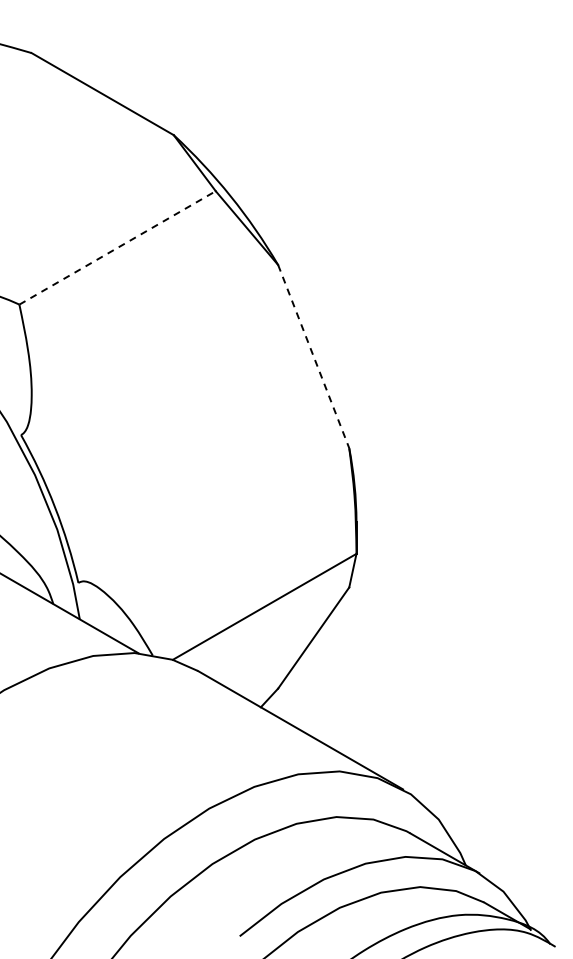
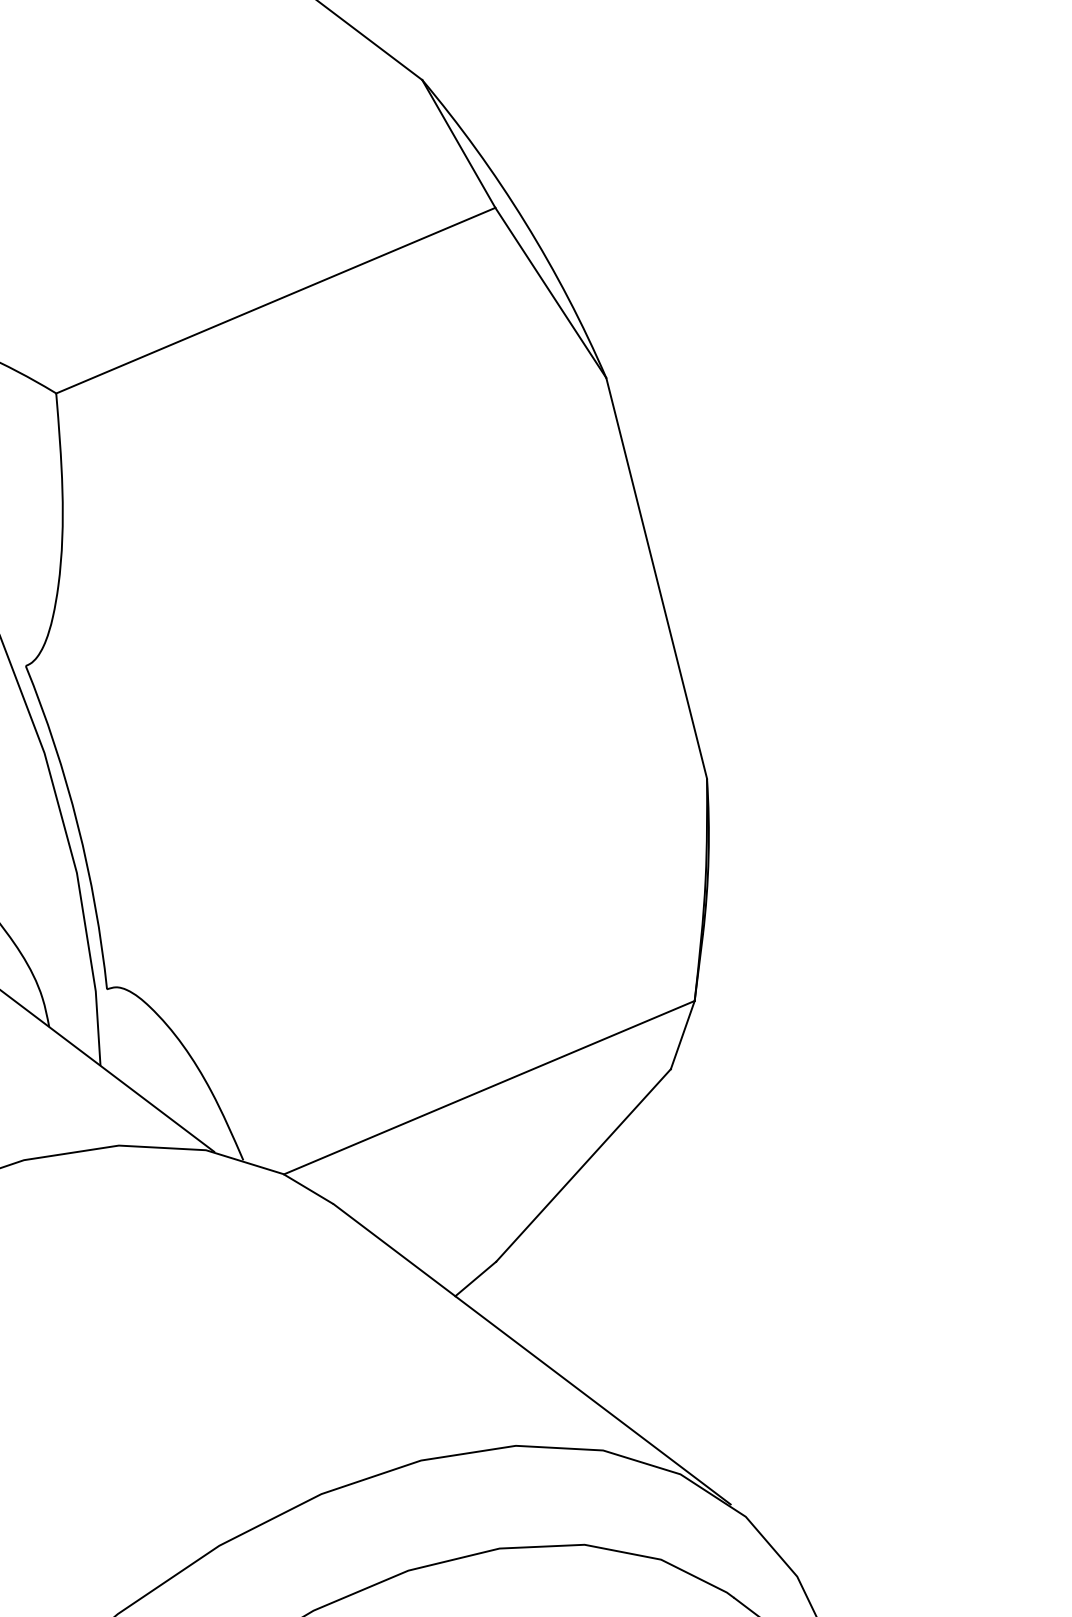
line: (118, 247) -> (277, 300), dashed -> solid
line: (313, 357) -> (656, 580), dashed -> solid

